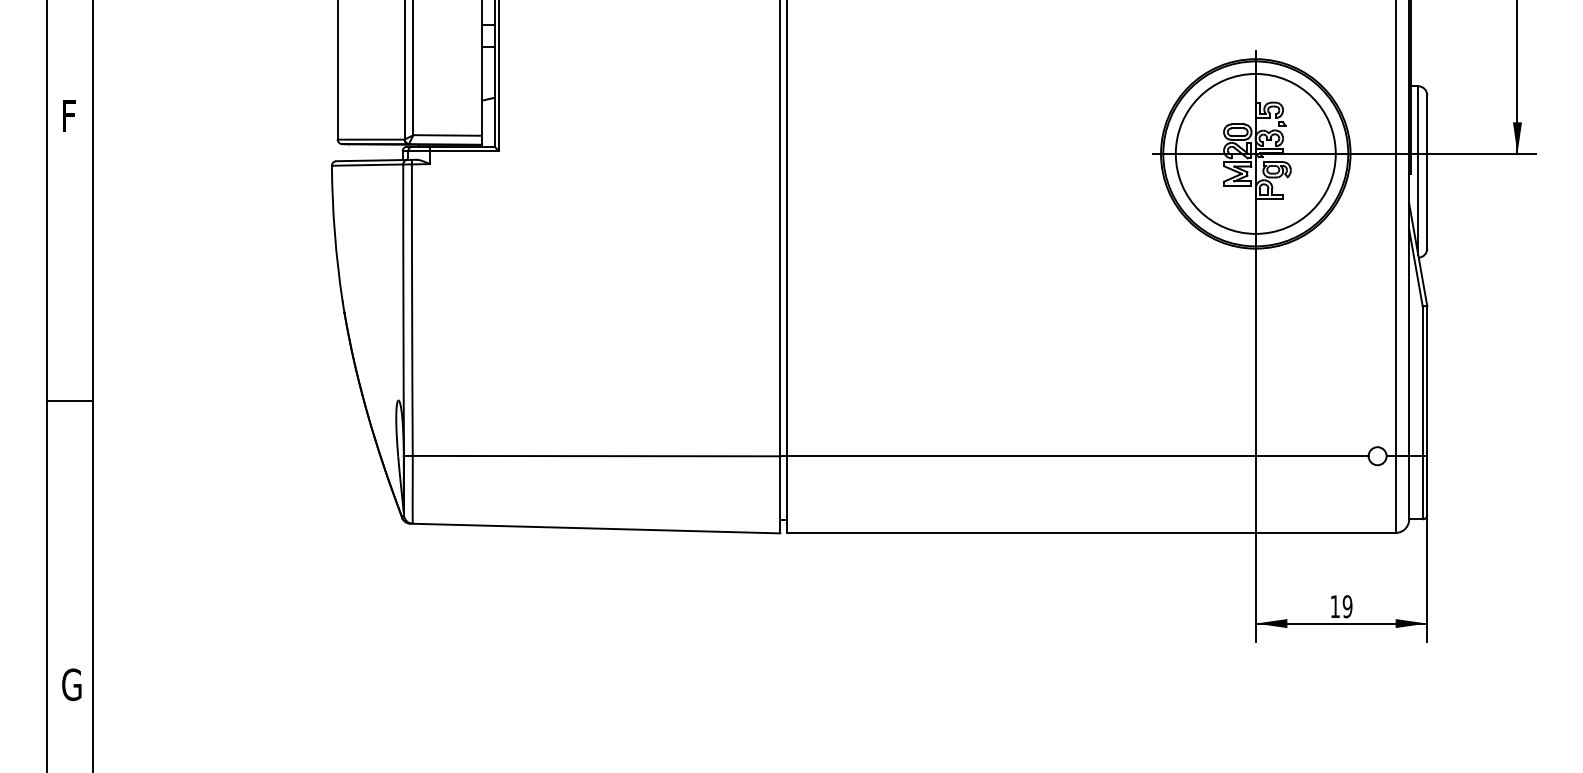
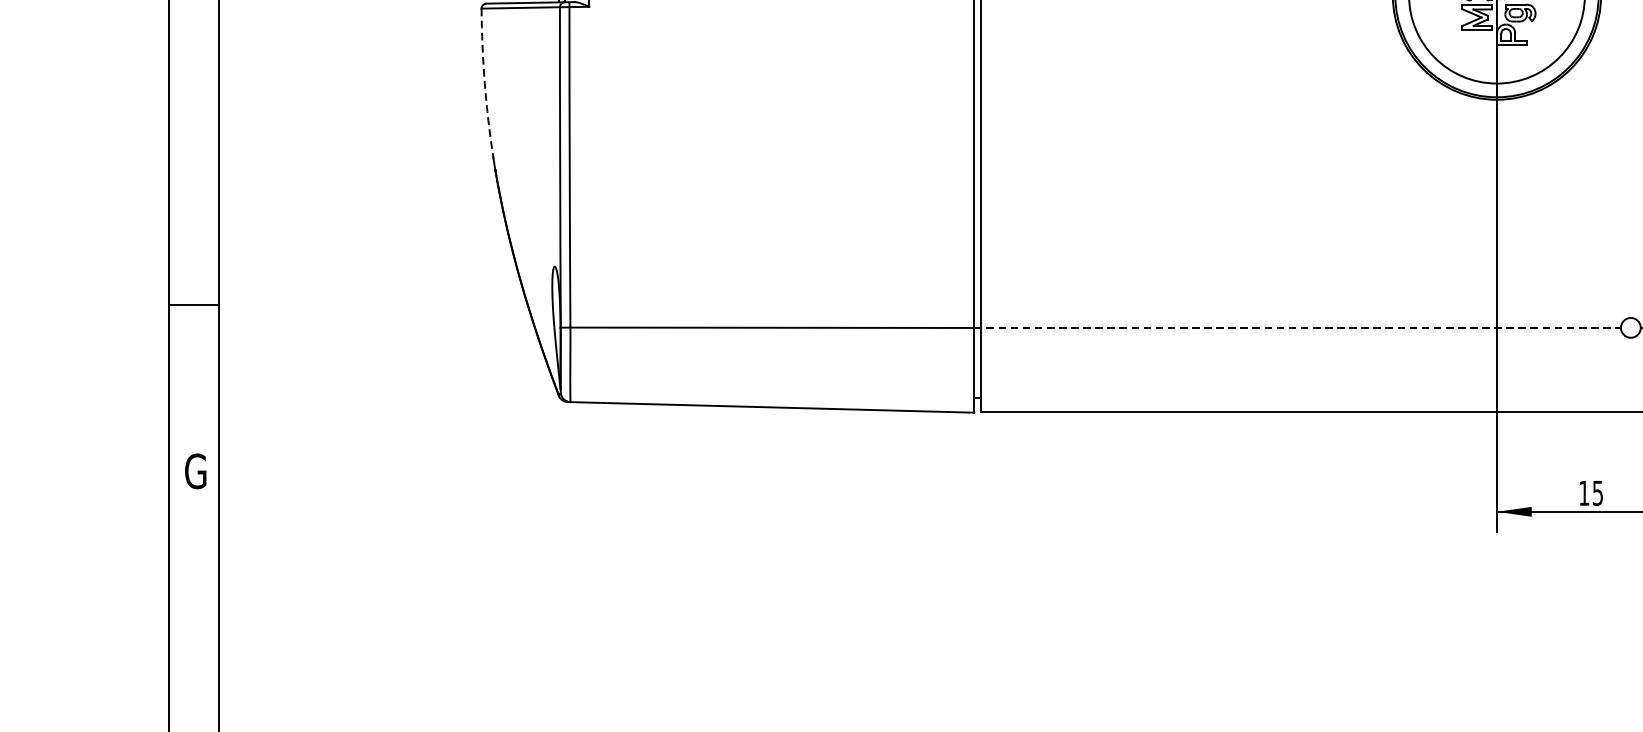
arc: (334, 233) -> (484, 83), solid -> dashed
line: (69, 401) -> (193, 305), moved
line: (1074, 456) -> (1297, 328), solid -> dashed
text: (1347, 606) -> (1597, 493), 19 -> 15
text: (71, 684) -> (195, 471), moved

